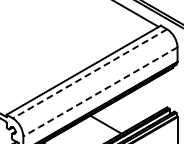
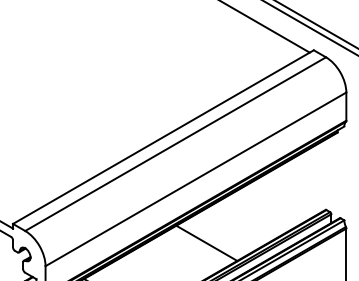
line: (89, 74) -> (174, 145), dashed -> solid
line: (100, 92) -> (196, 180), dashed -> solid

